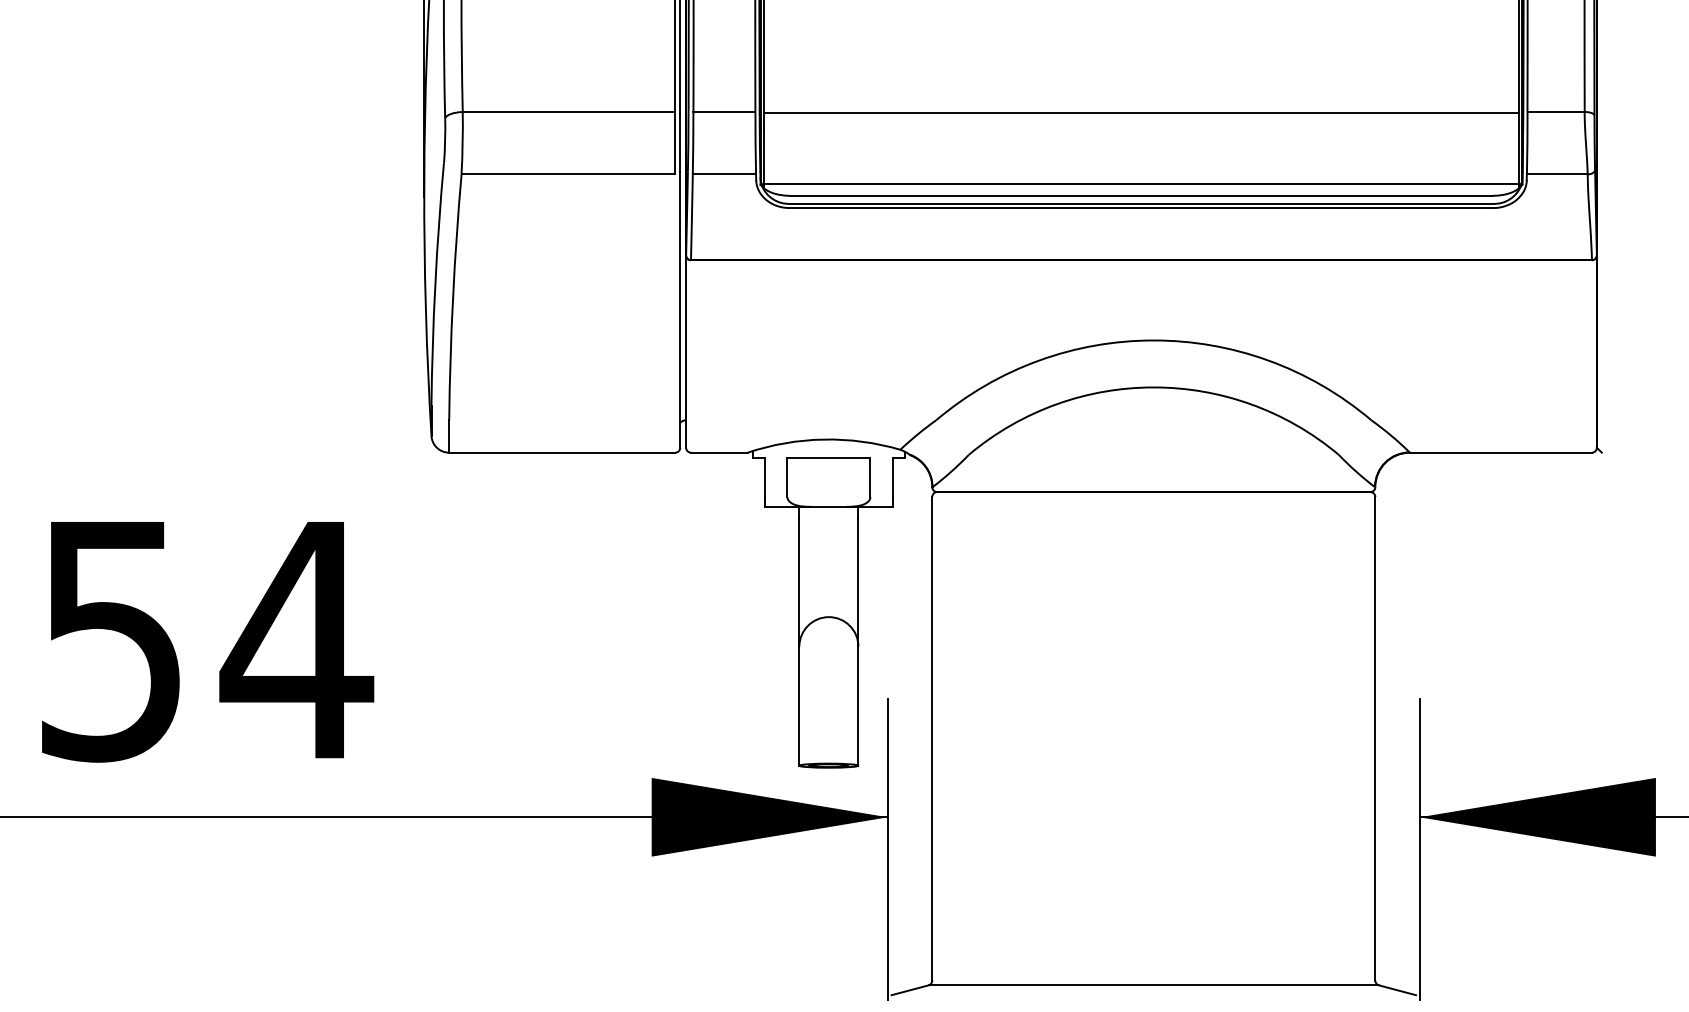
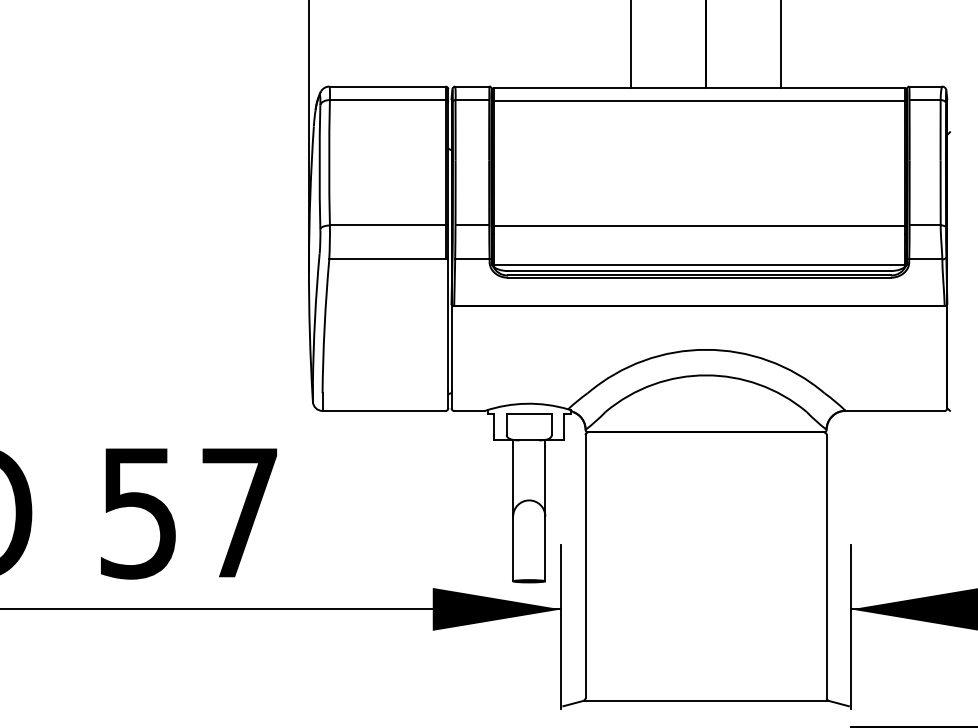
text: (296, 639) -> (239, 512), 54 -> 57

